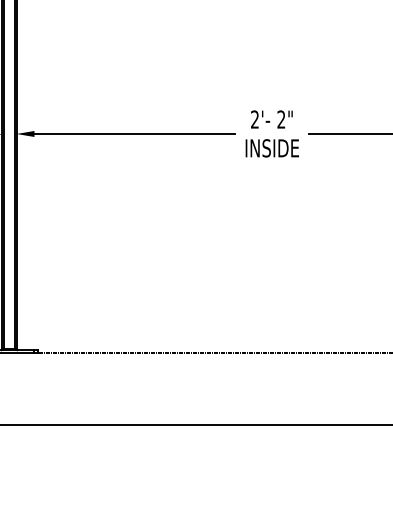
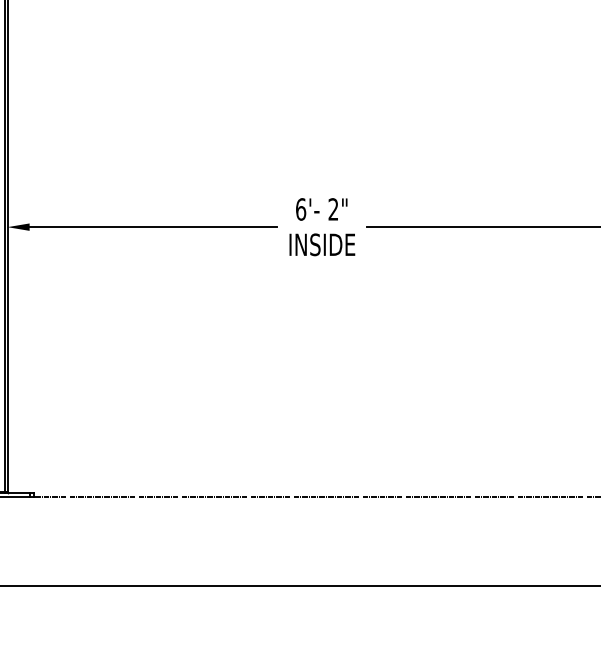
text: (255, 119) -> (301, 209), 2'- -> 6'-

